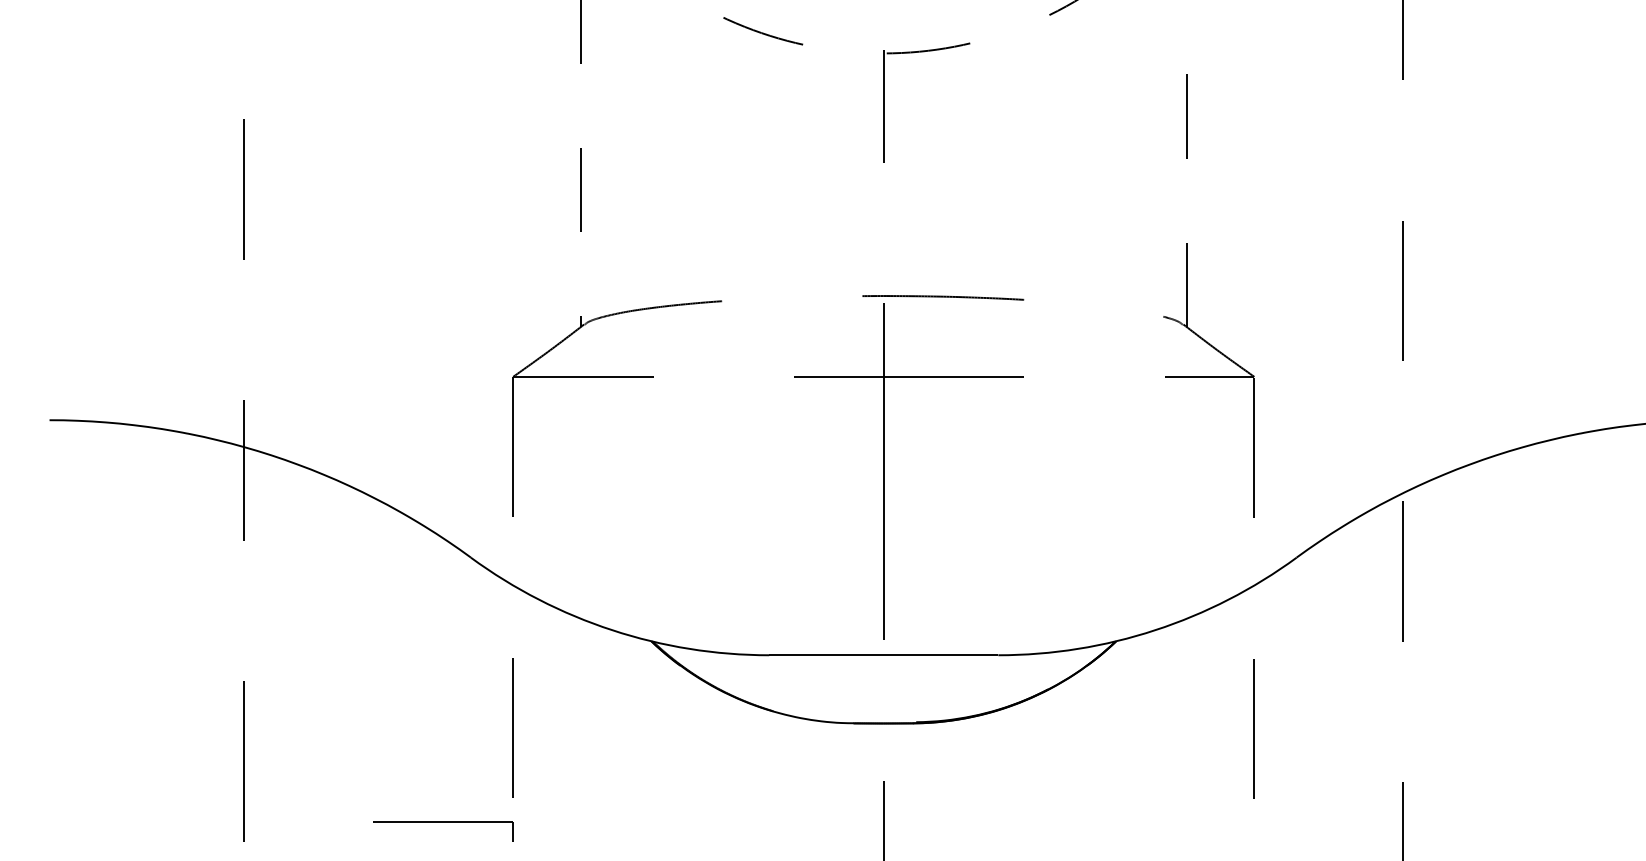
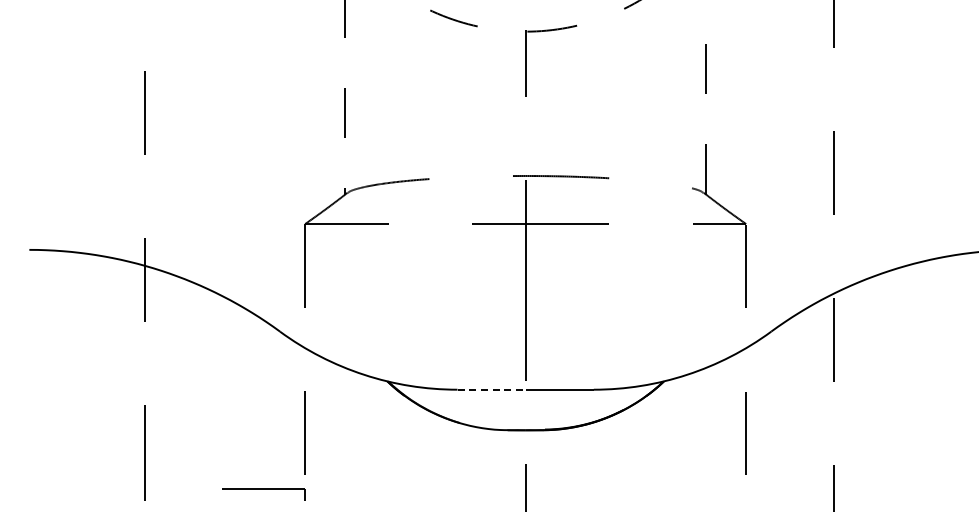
line: (828, 654) -> (492, 389), solid -> dashed

